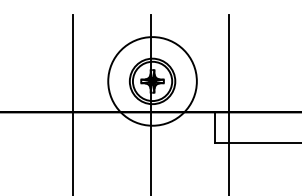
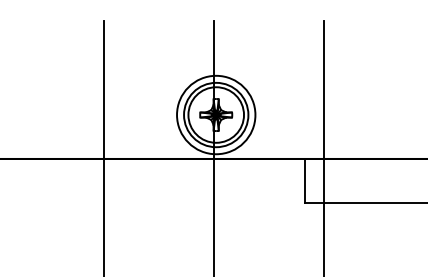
circle: (152, 81) -> (216, 114), size x0.62

